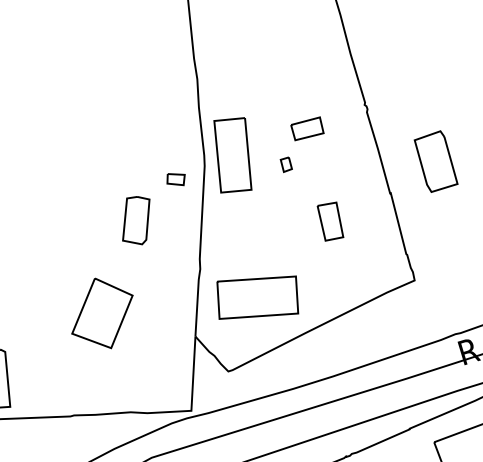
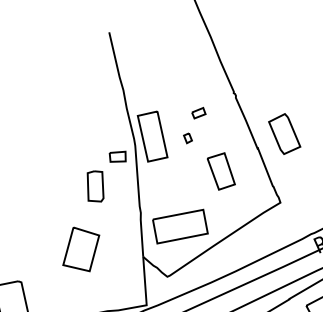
part: (307, 127) -> (198, 112), size x0.62
part: (436, 160) -> (284, 133), moved
part: (175, 178) -> (117, 156), size x1.43
part: (329, 221) -> (220, 171), size x1.43

